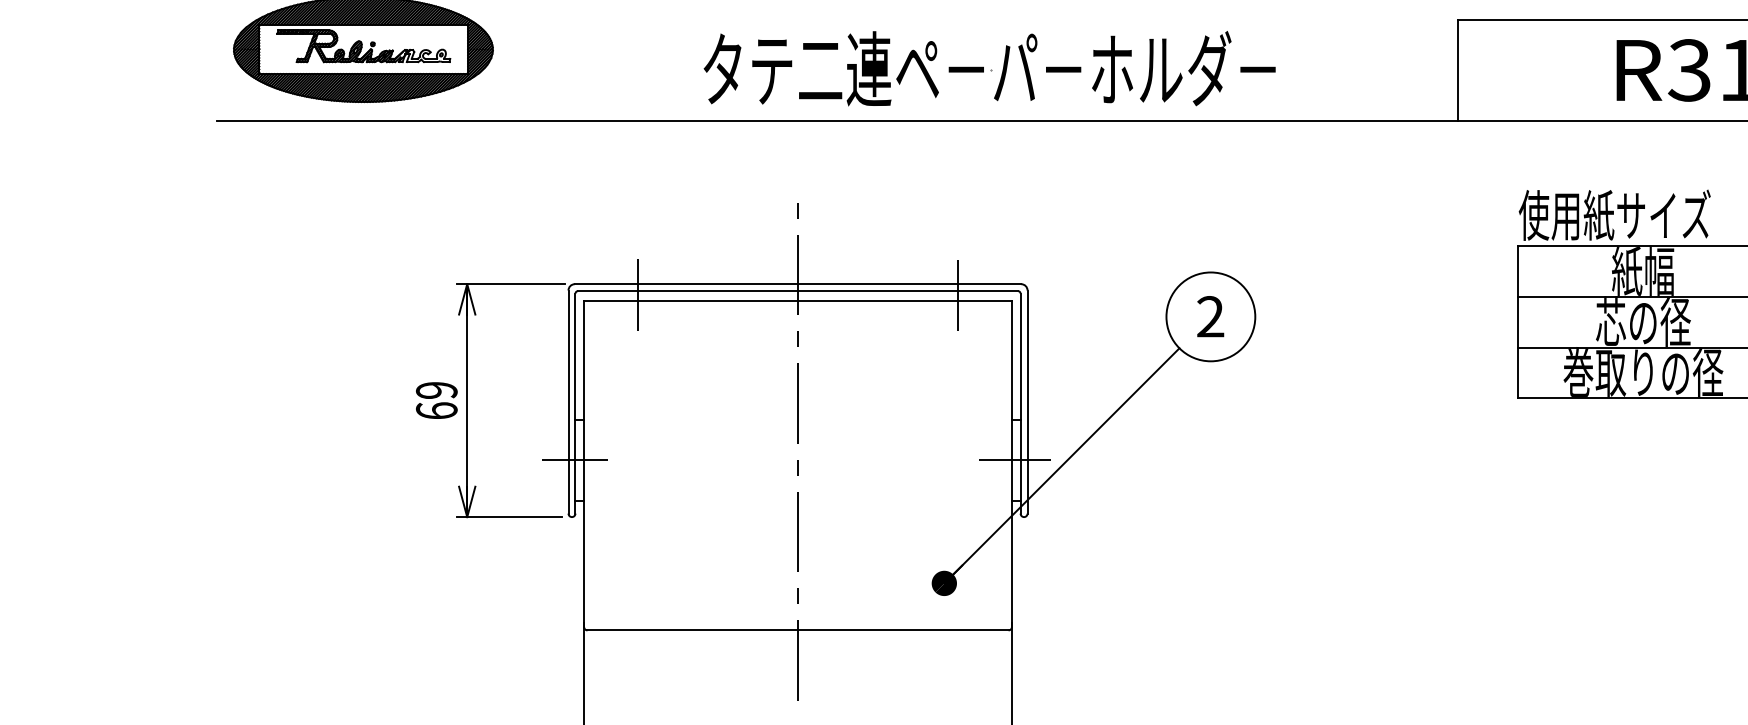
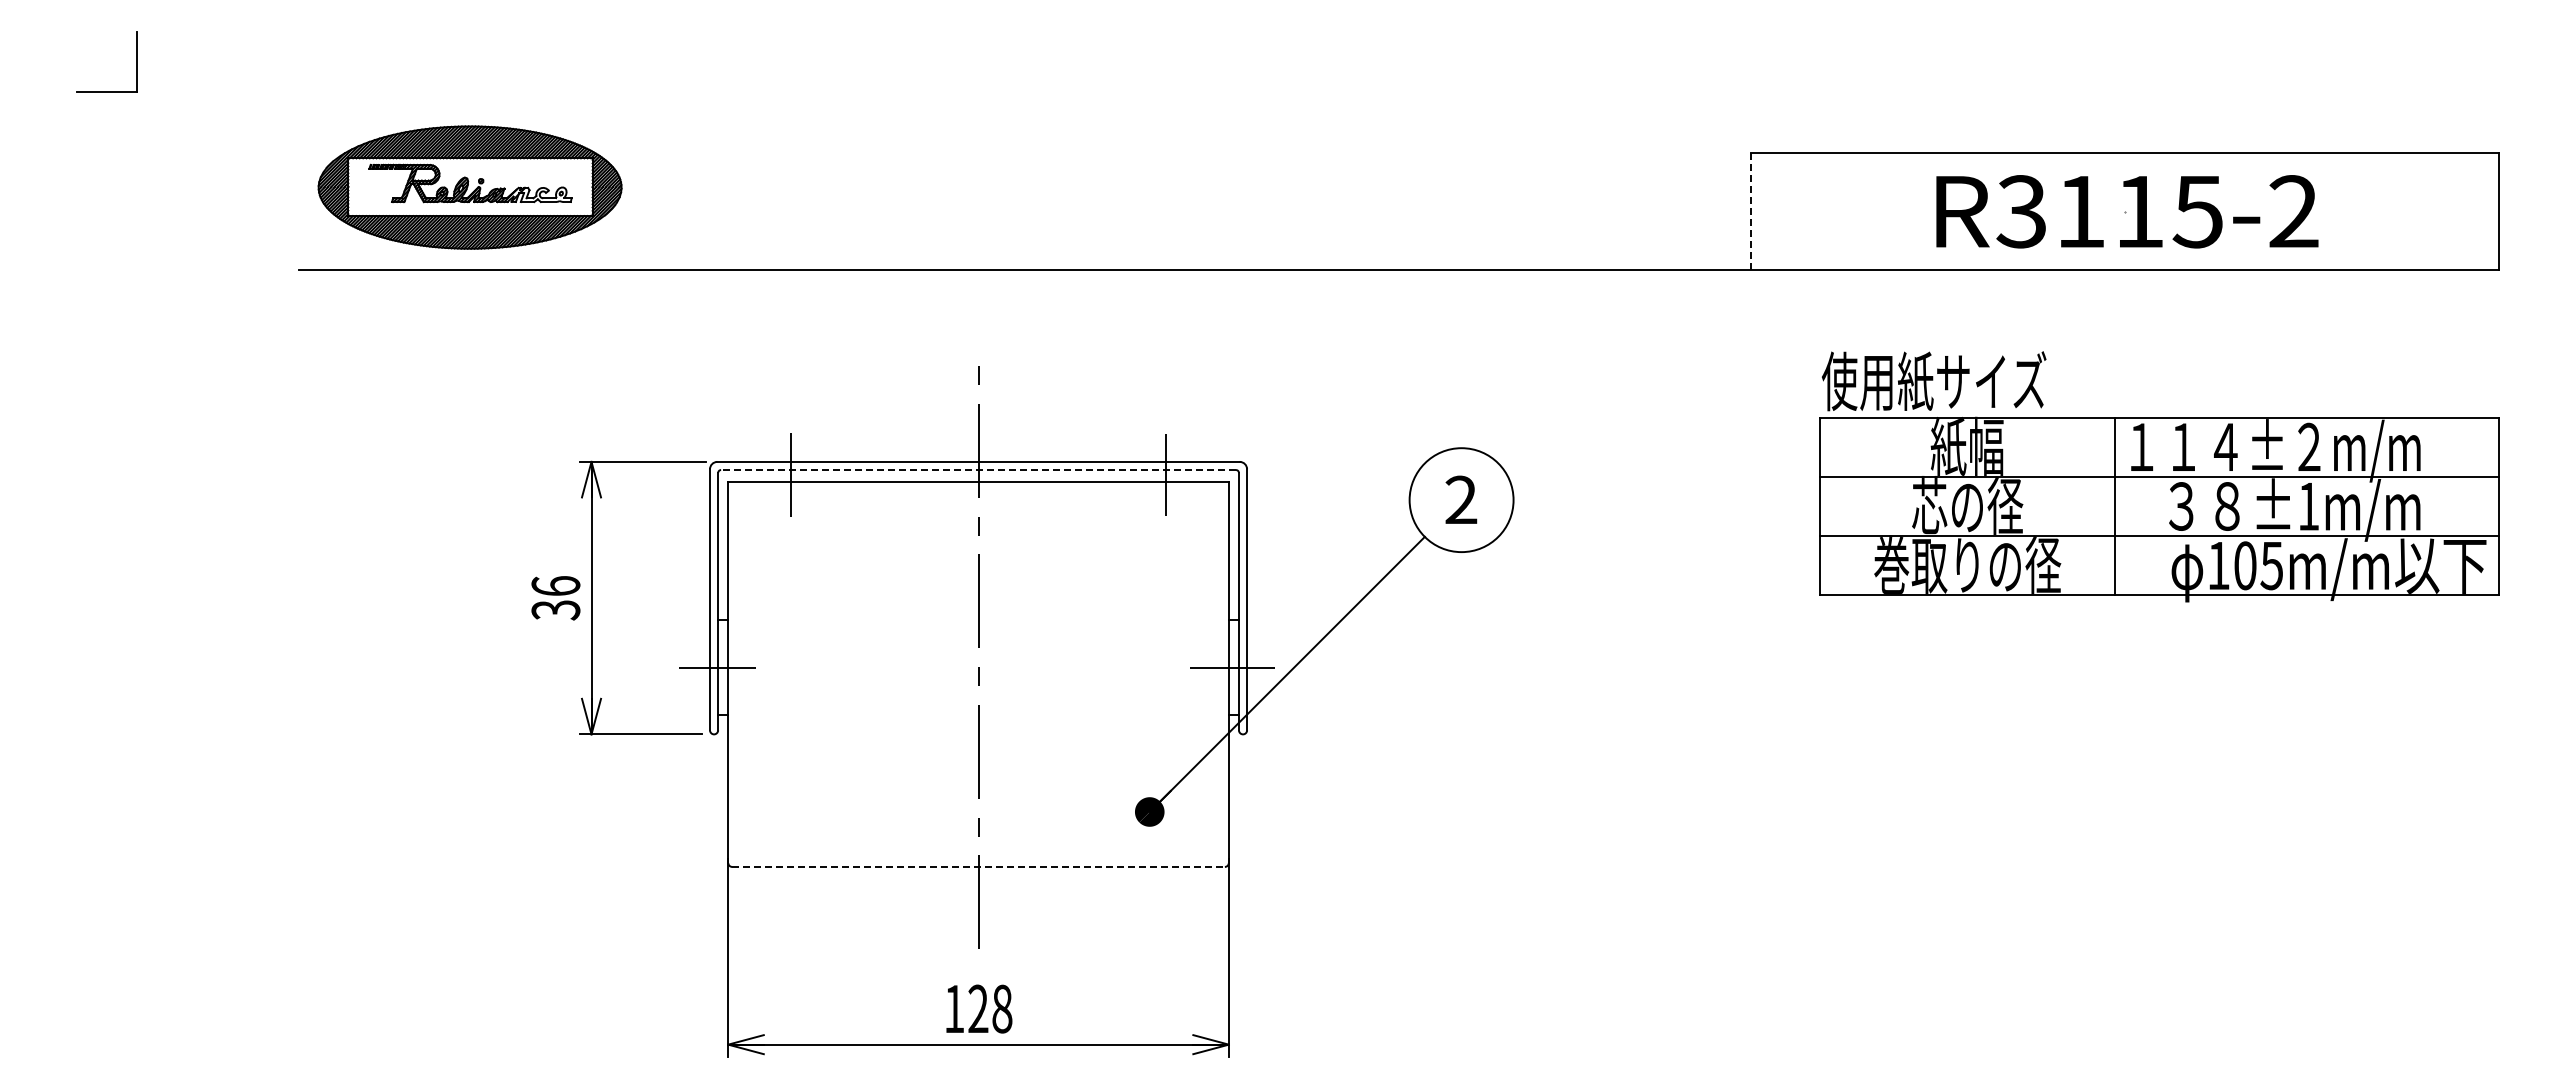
part: (989, 68) -> (1202, 209), removed
line: (1457, 70) -> (1750, 211), solid -> dashed
line: (797, 291) -> (978, 470), solid -> dashed
text: (436, 400) -> (555, 598), 69 -> 36
line: (798, 630) -> (979, 866), solid -> dashed

